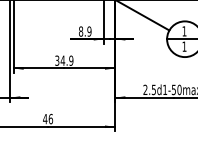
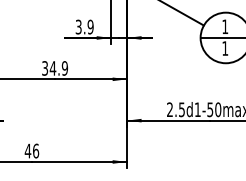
text: (81, 31) -> (79, 26), 8.9 -> 3.9

